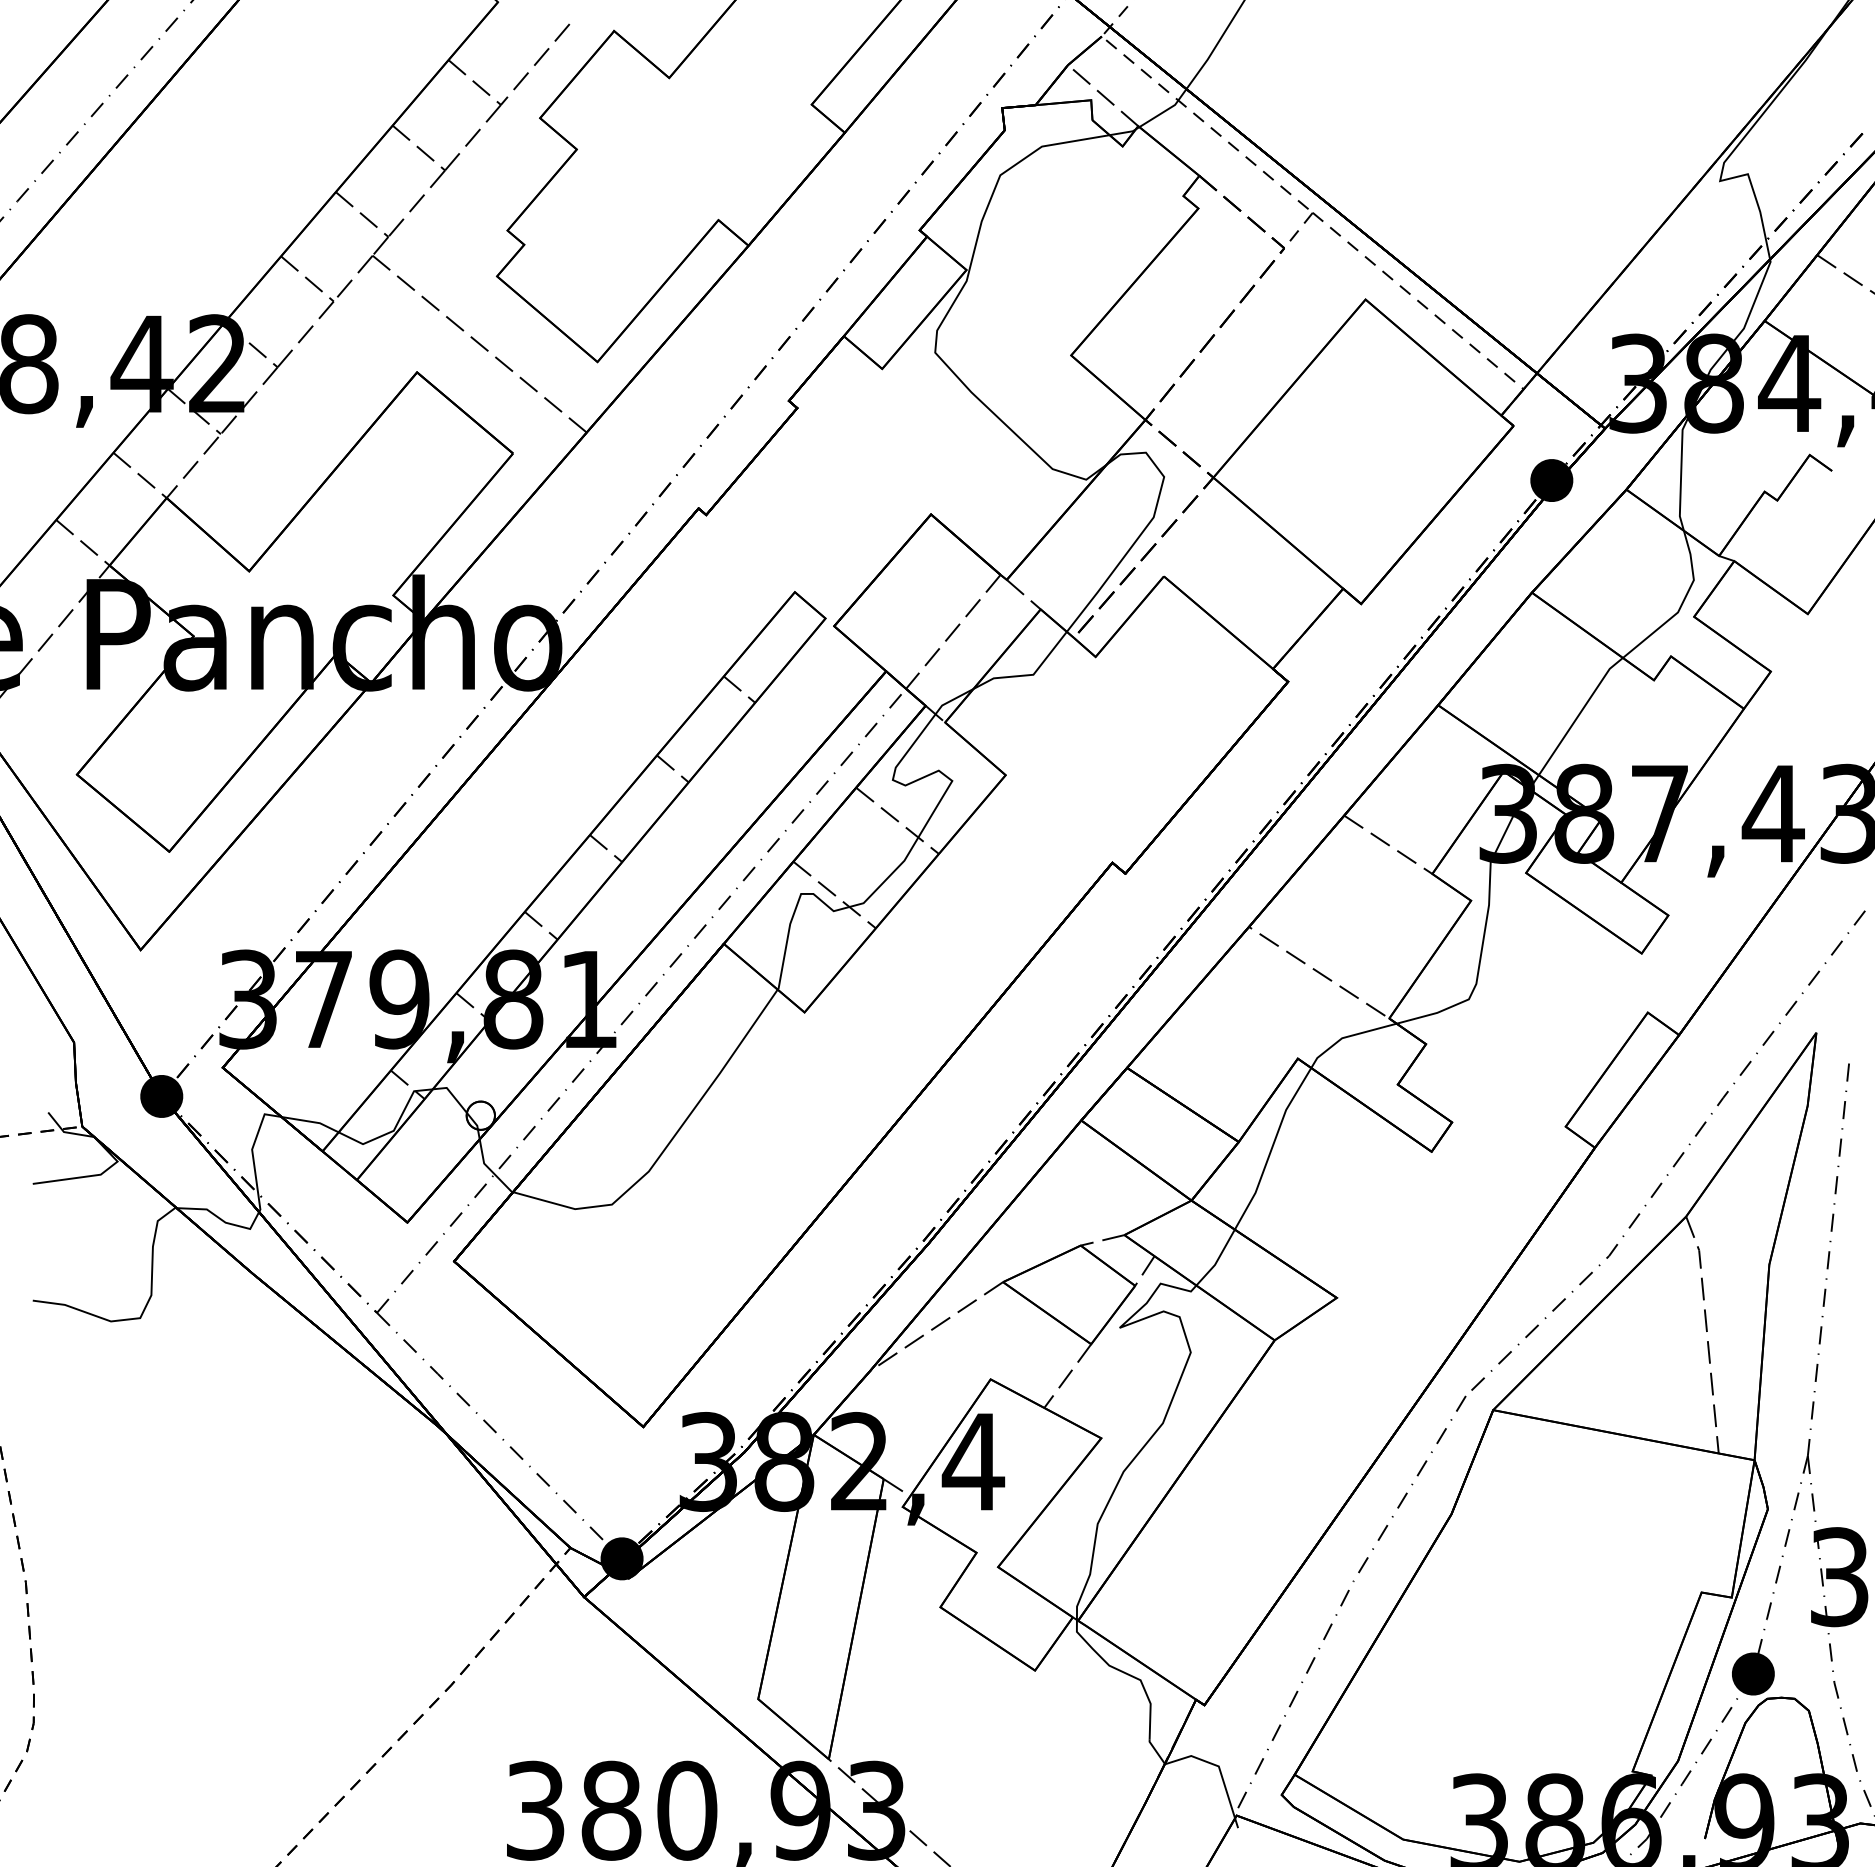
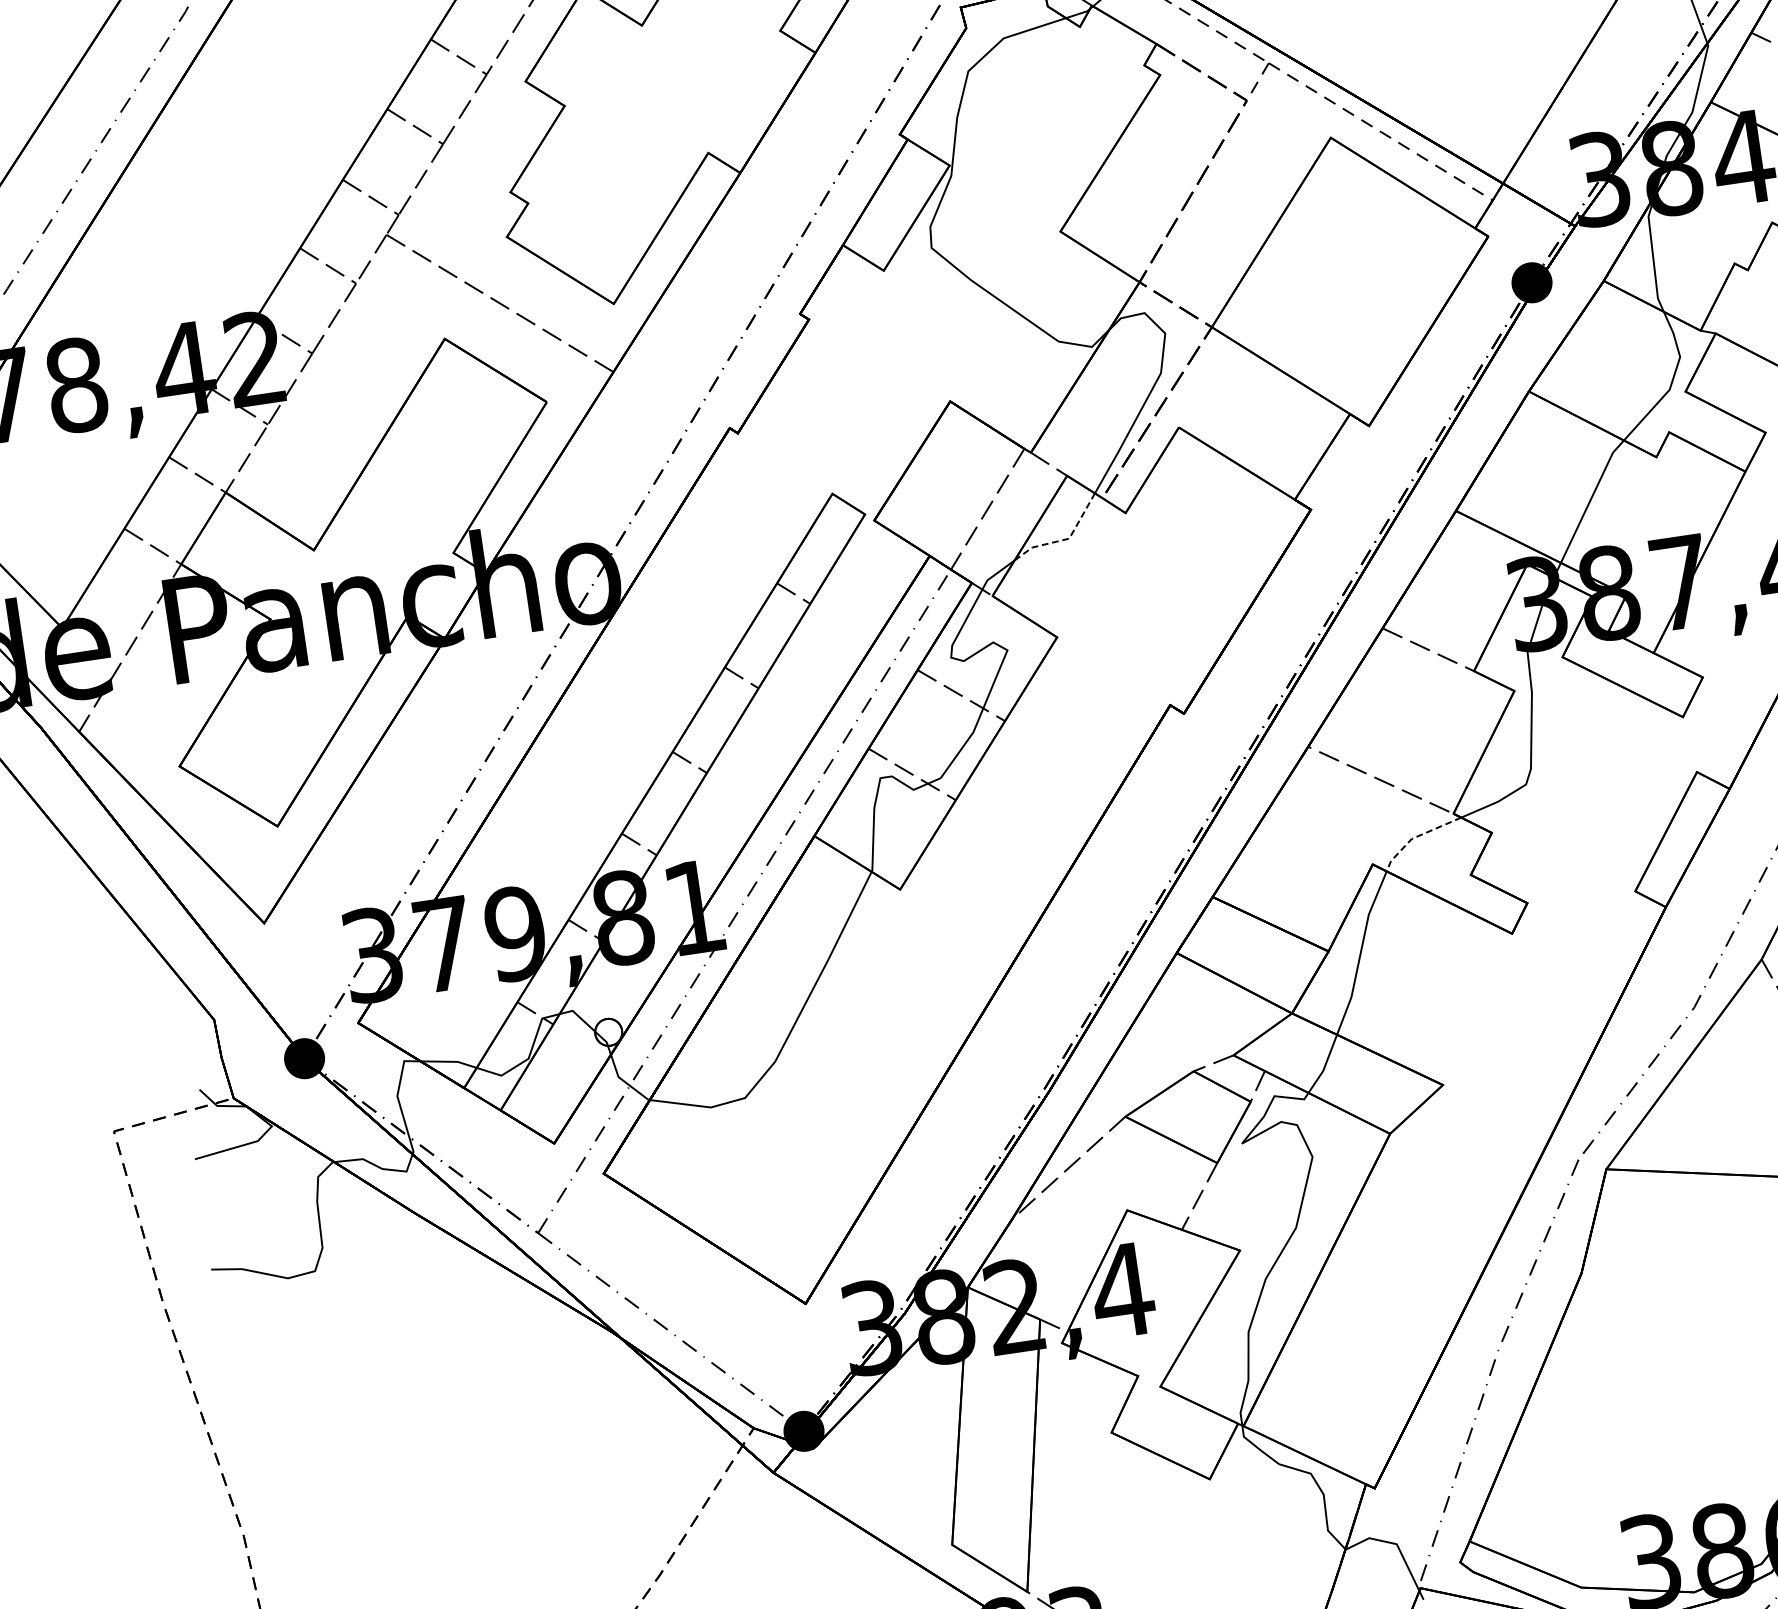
line: (1029, 675) -> (1065, 539), solid -> dashed
line: (1346, 1036) -> (1415, 836), solid -> dashed

